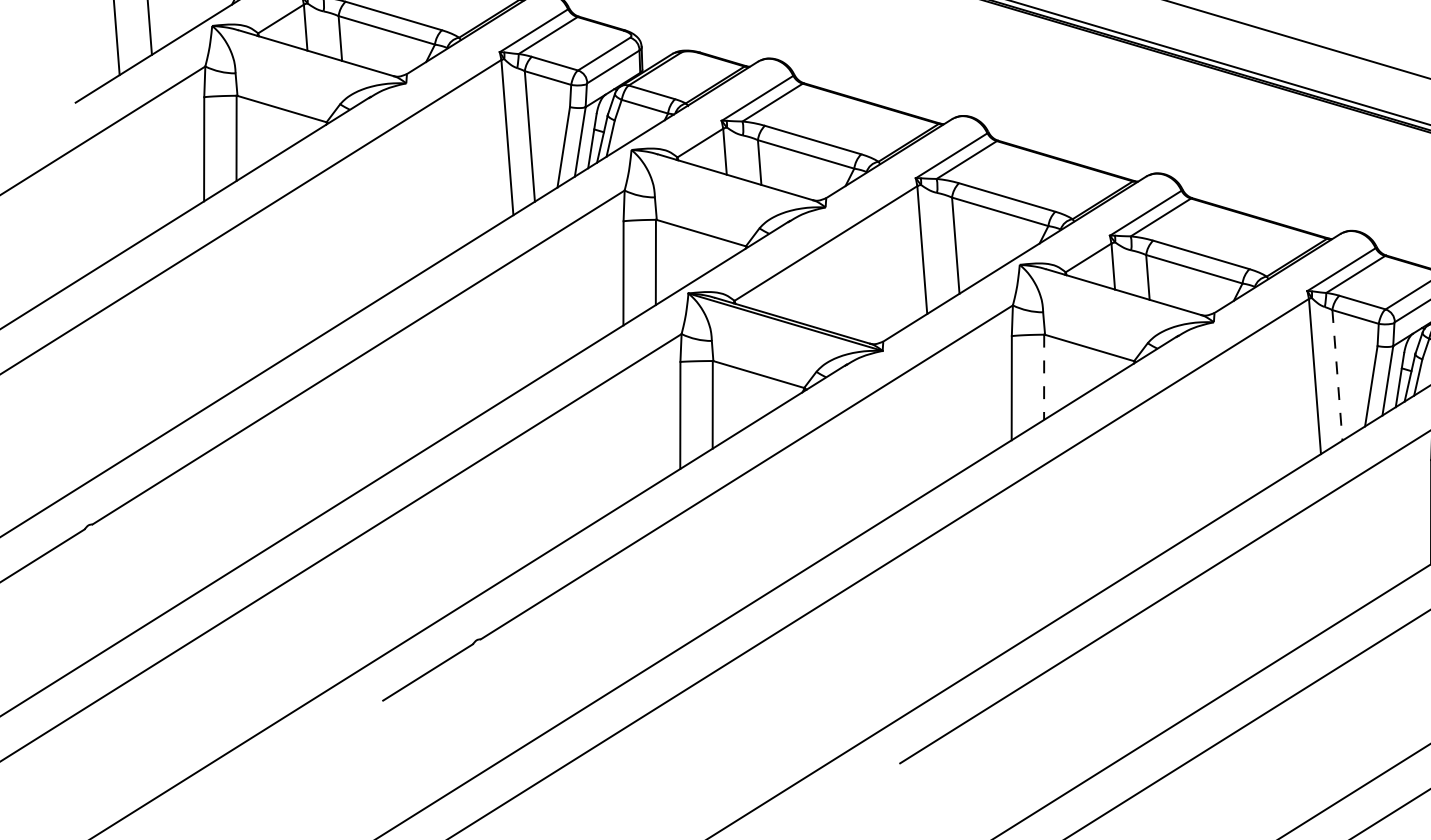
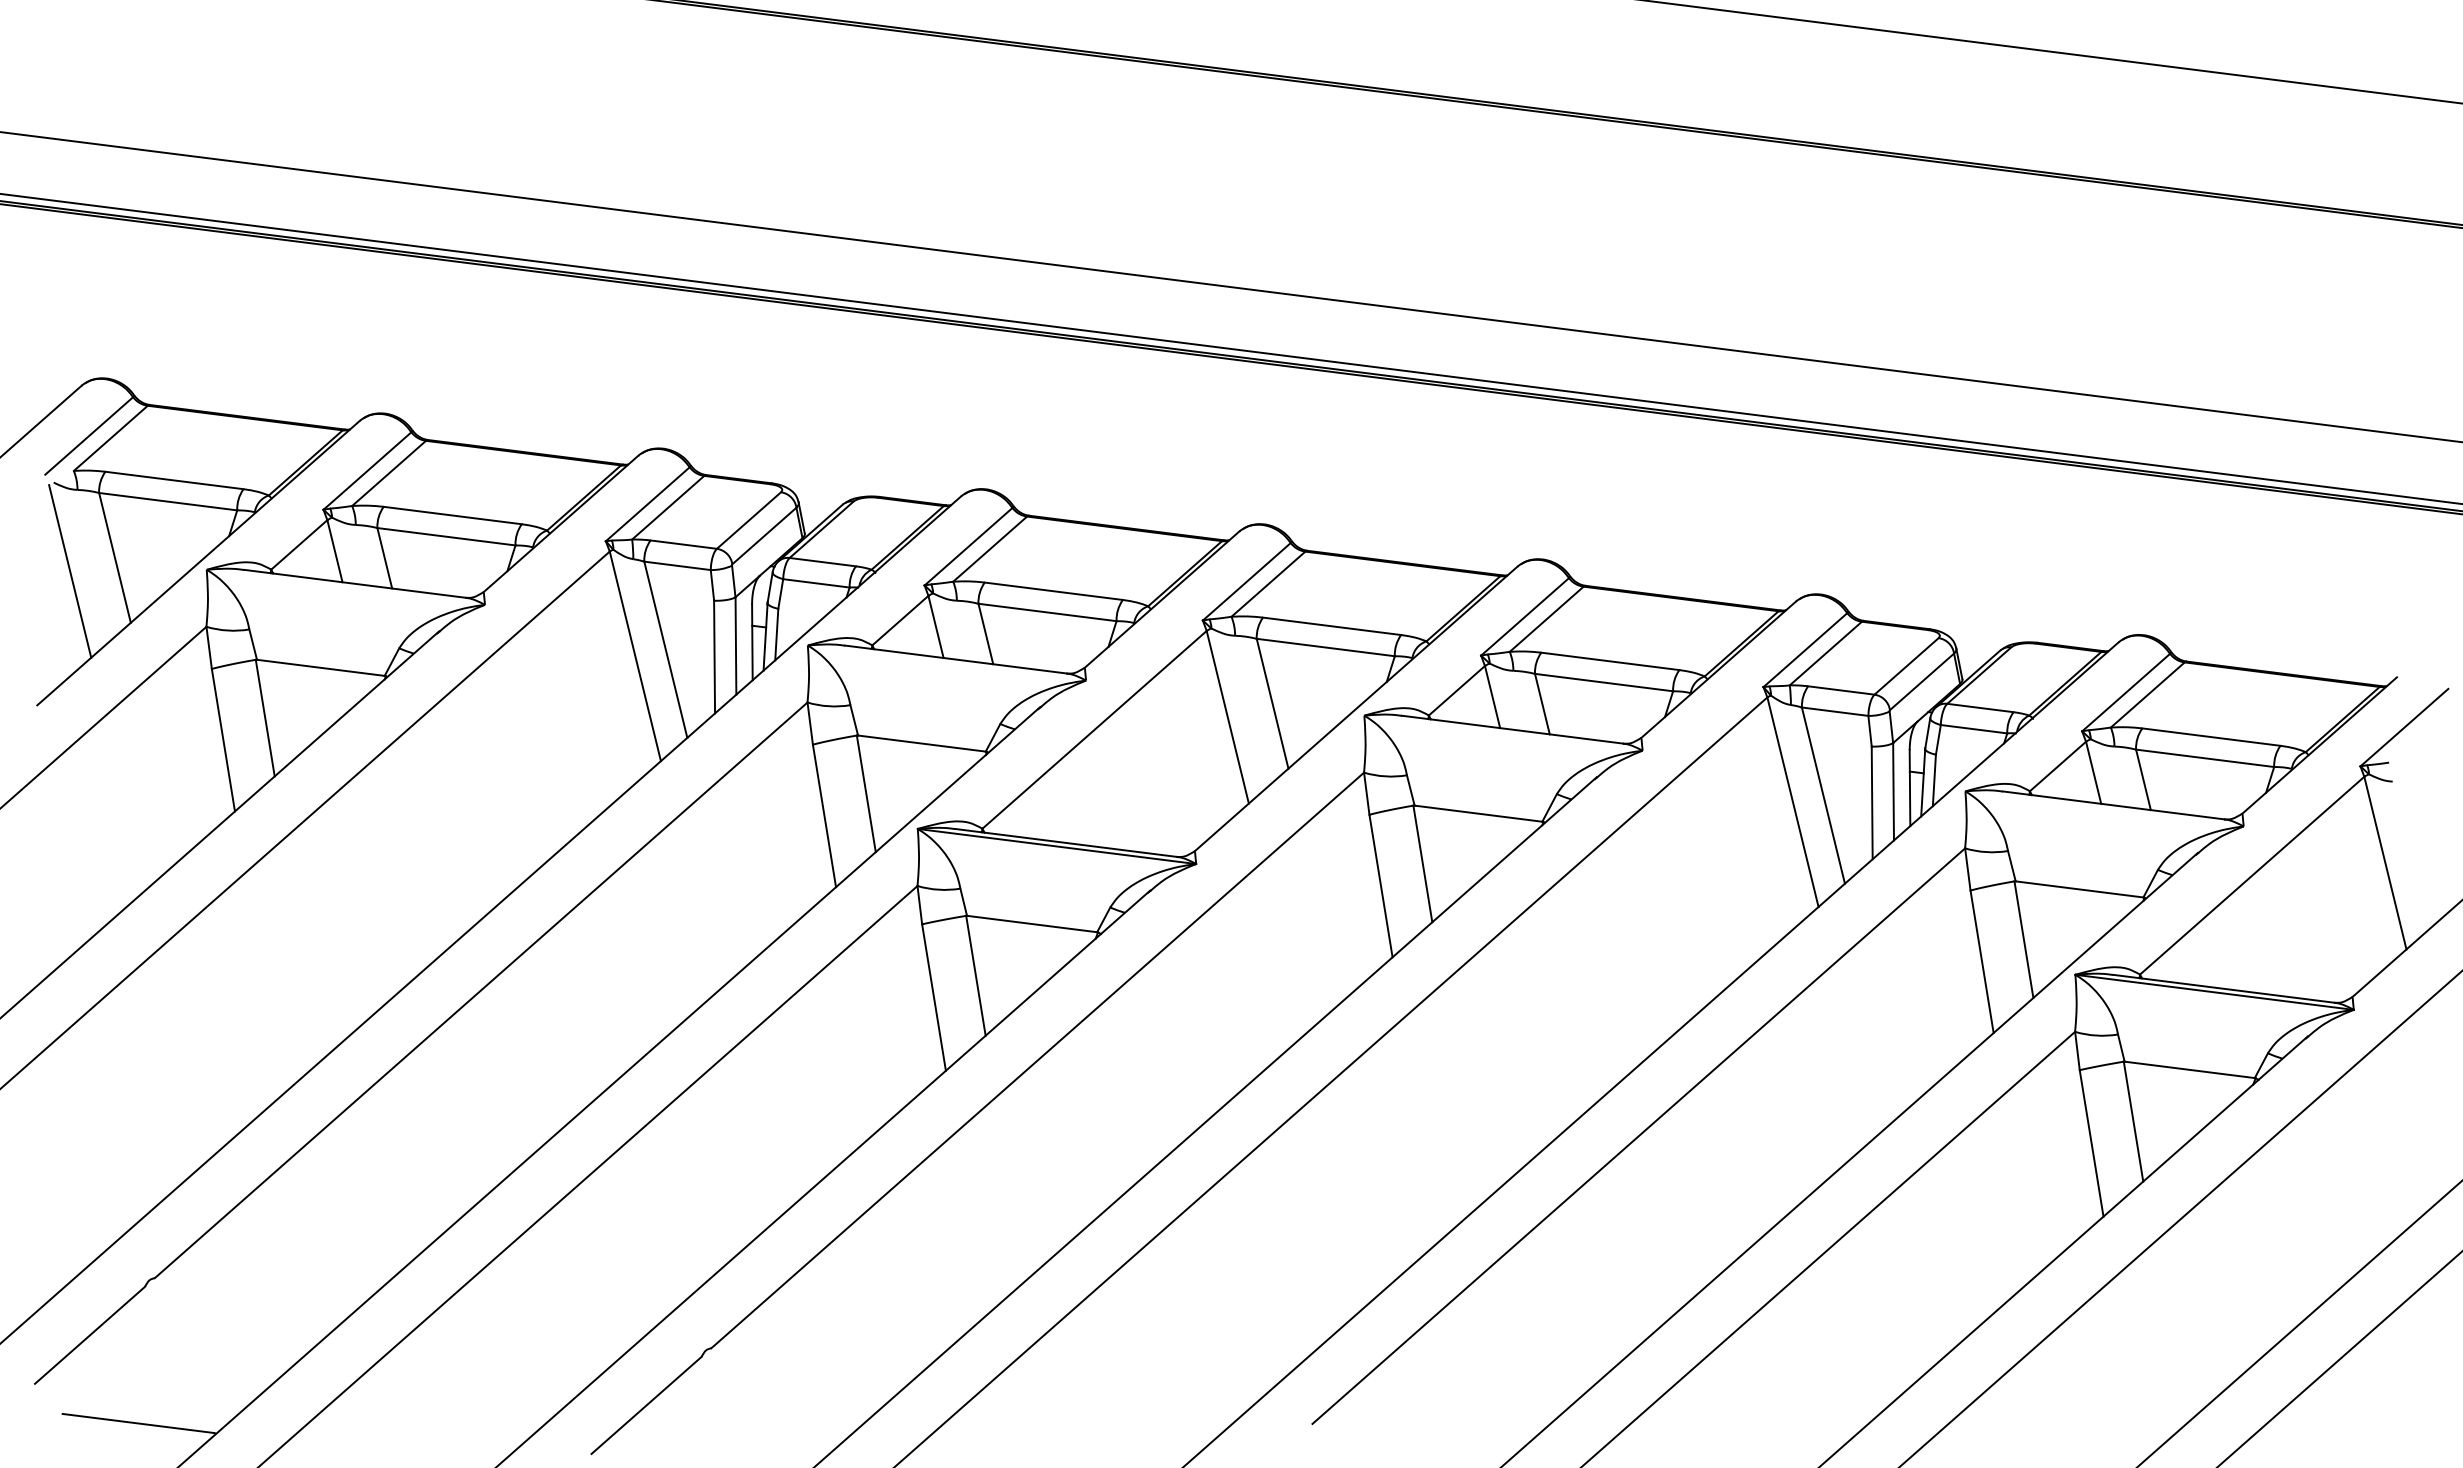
line: (1337, 375) -> (1823, 795), dashed -> solid
line: (1043, 377) -> (1422, 864), dashed -> solid
line: (64, 626) -> (138, 1423), added

